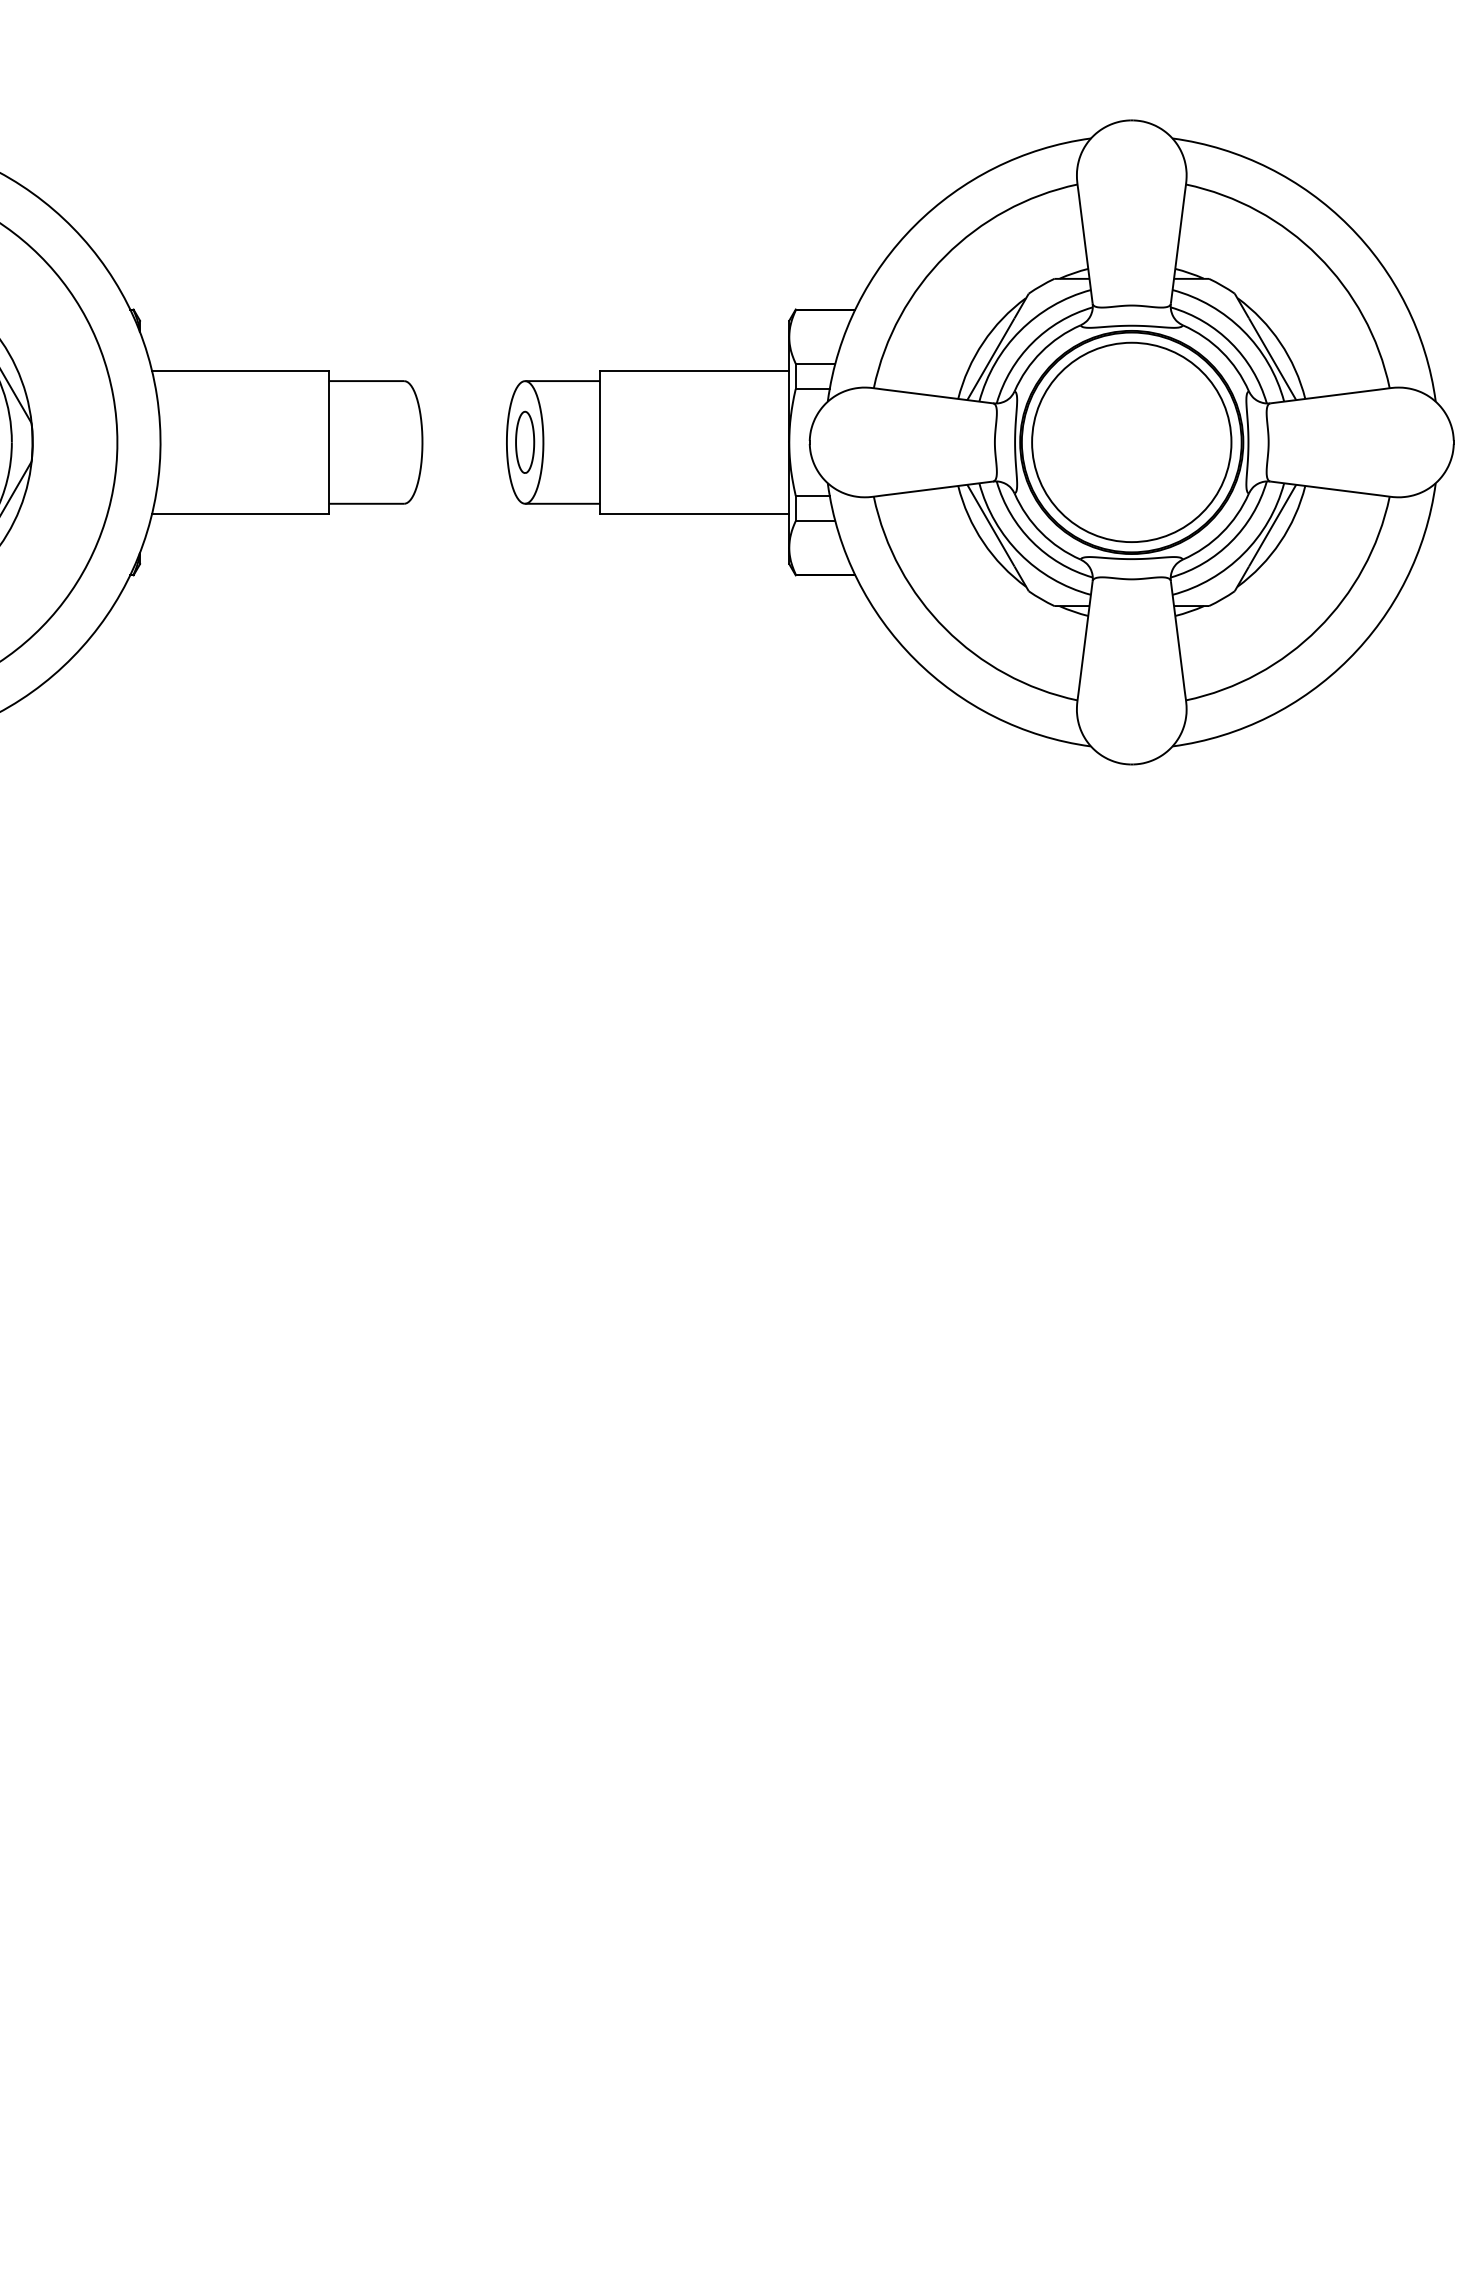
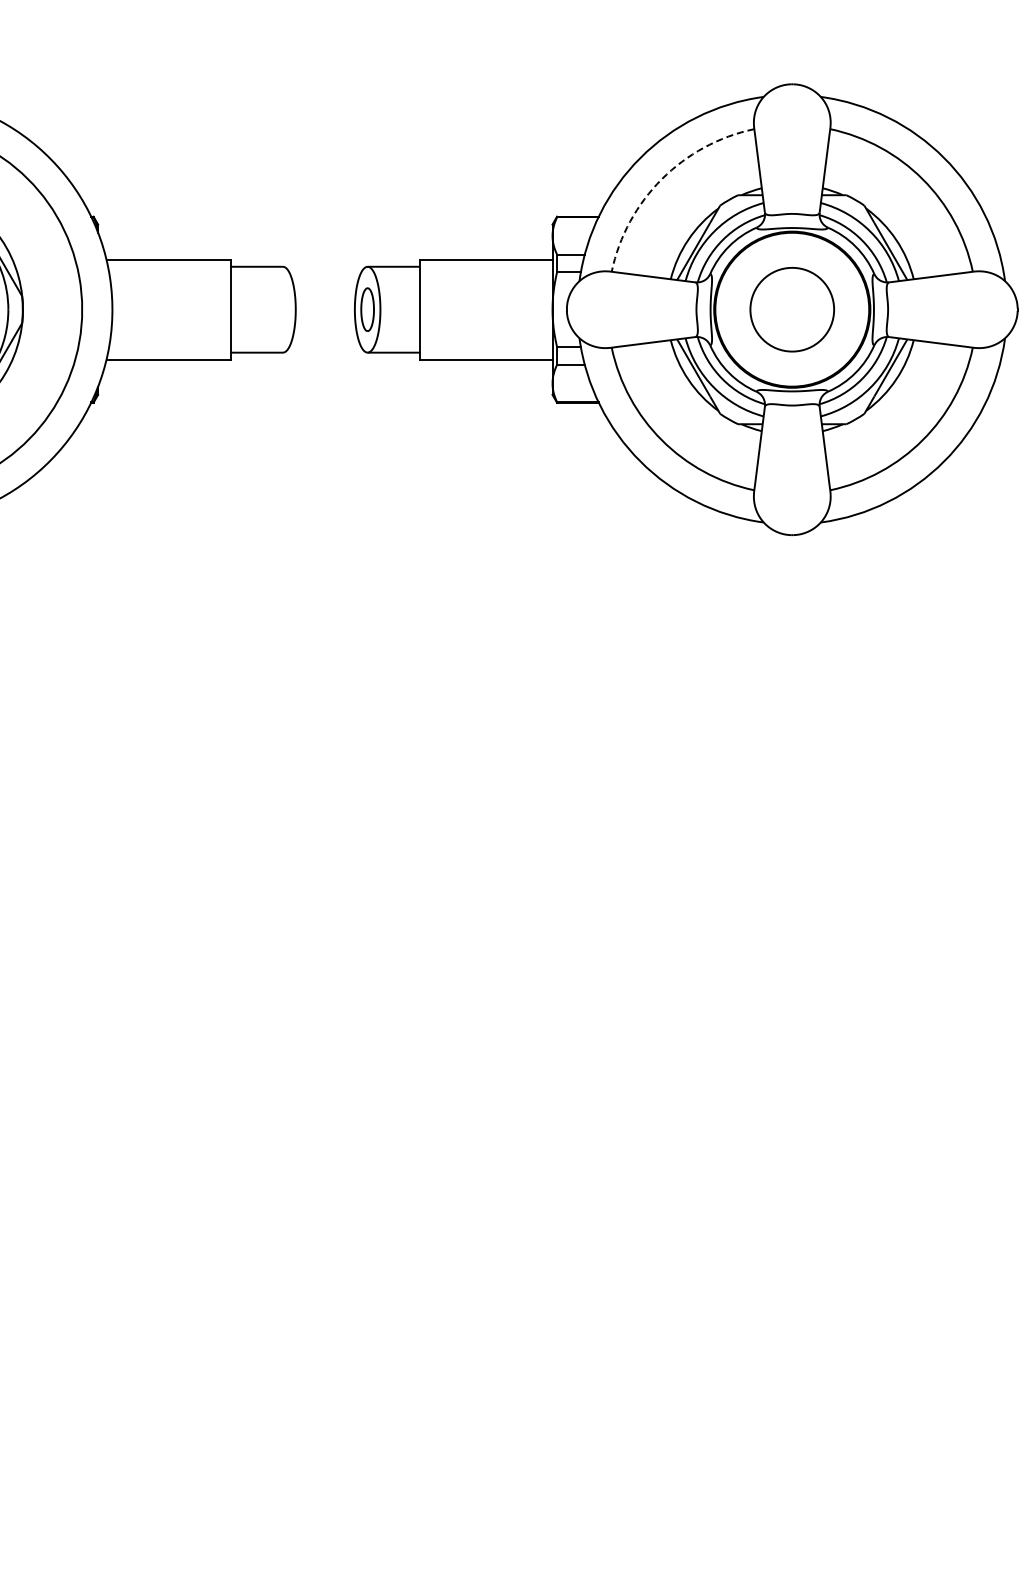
arc: (944, 256) -> (661, 179), solid -> dashed
circle: (1132, 442) -> (792, 309), size x0.6

